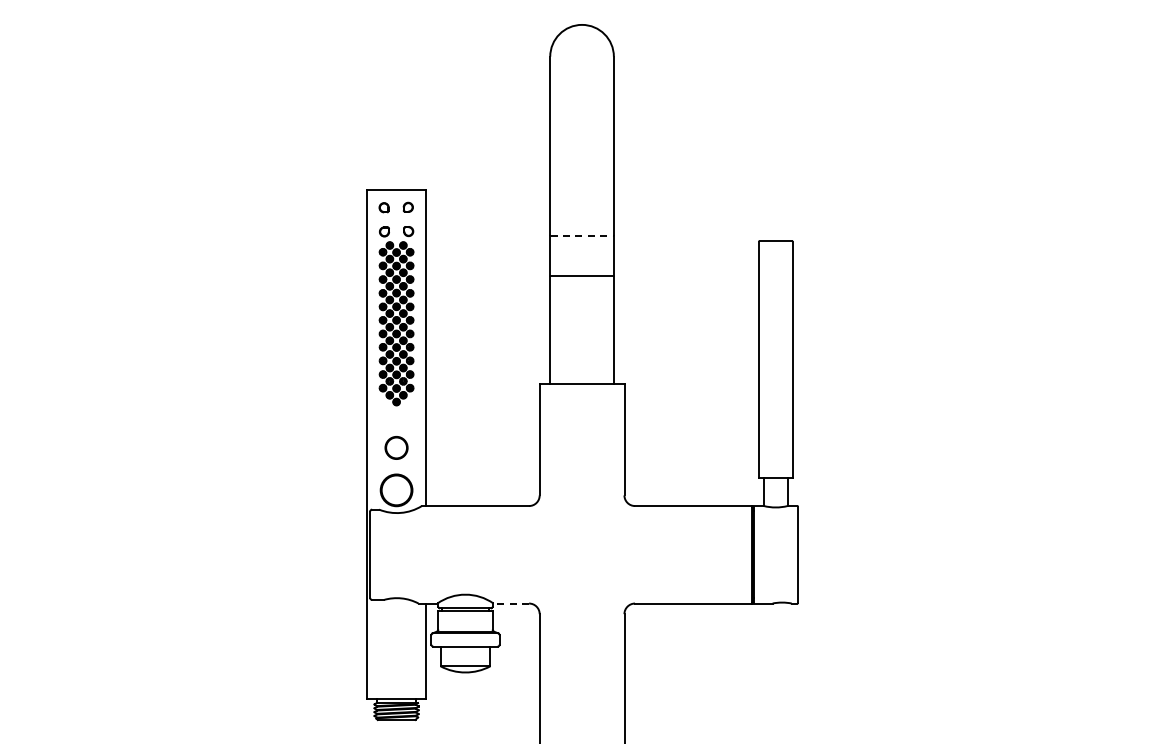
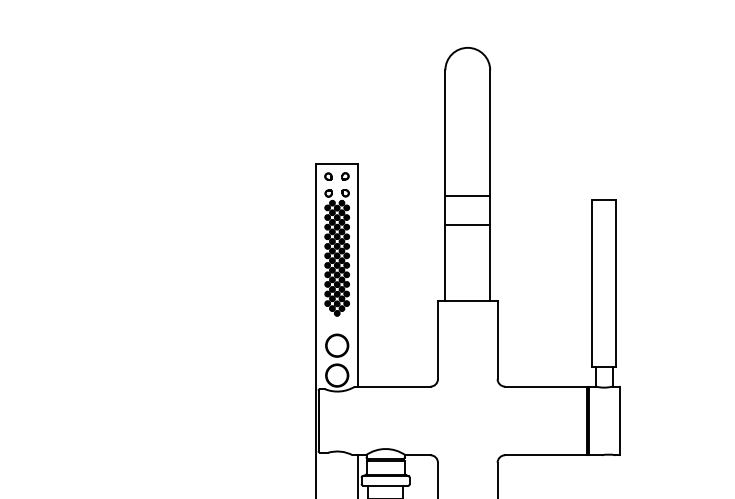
line: (582, 235) -> (468, 196), dashed -> solid
part: (396, 447) -> (337, 345), size x1.43
line: (511, 603) -> (418, 455), dashed -> solid

